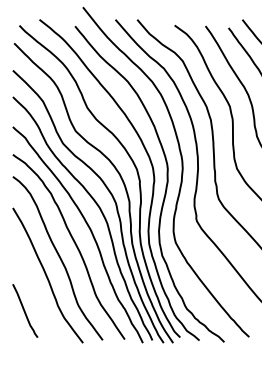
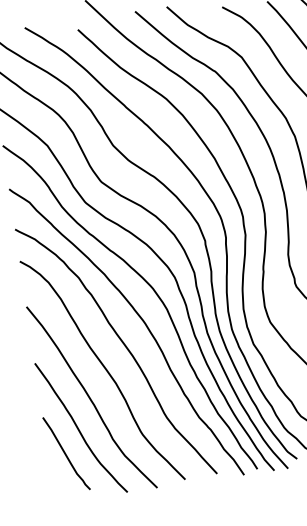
curve: (36, 294) -> (79, 427), added

